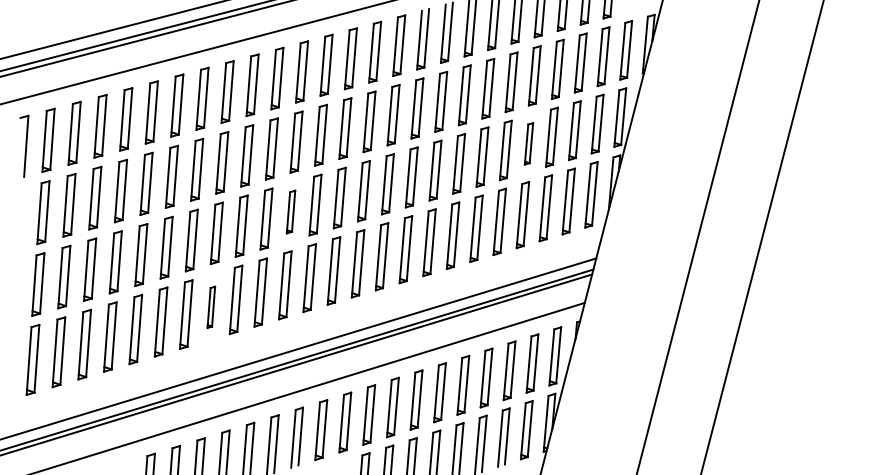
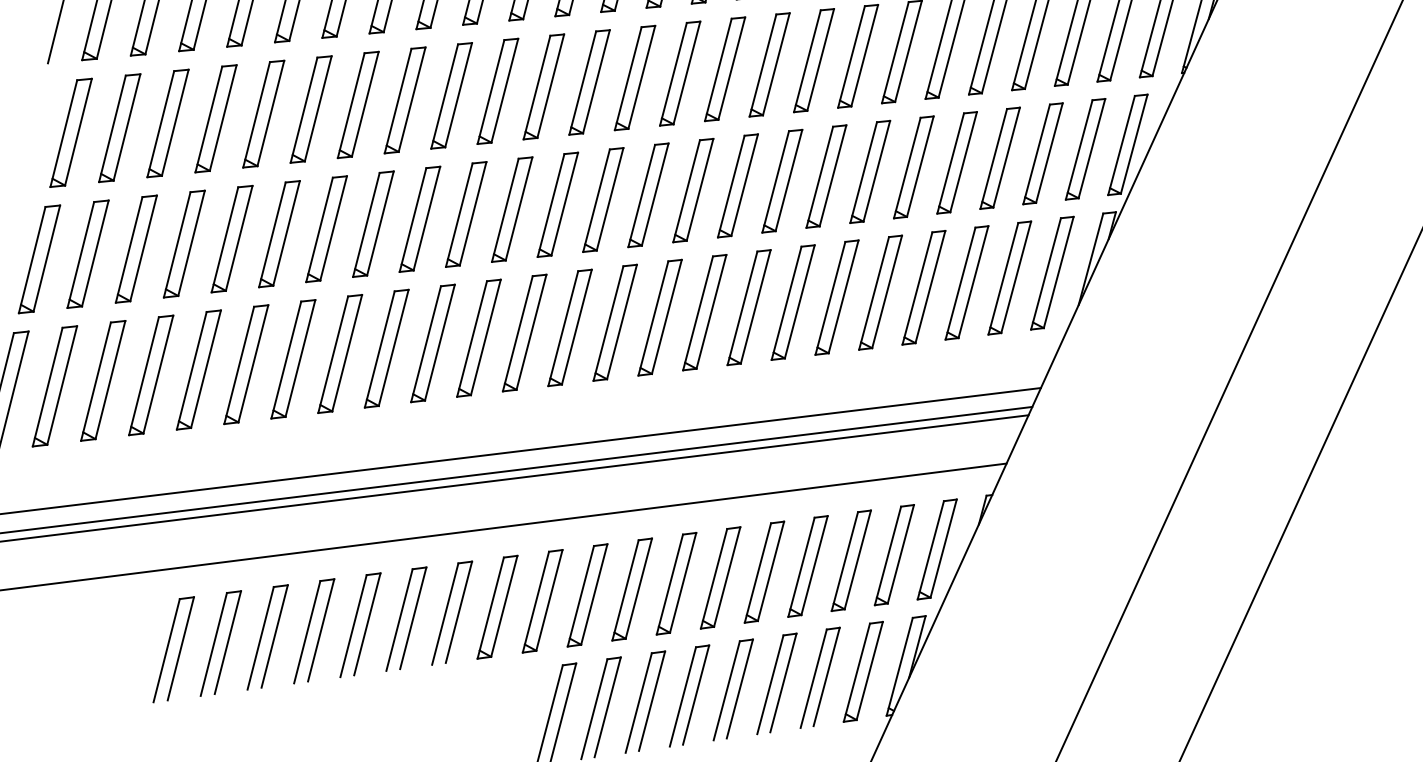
part: (528, 143) -> (956, 162), size x1.43
part: (290, 211) -> (511, 208), size x1.43
part: (211, 307) -> (340, 354), size x1.67

